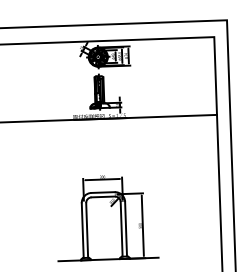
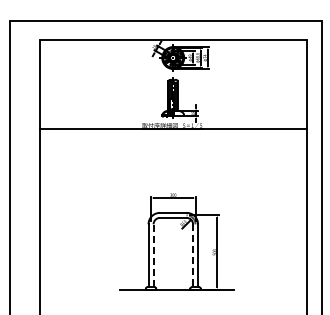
line: (87, 230) -> (153, 255), solid -> dashed
line: (122, 230) -> (193, 256), solid -> dashed

